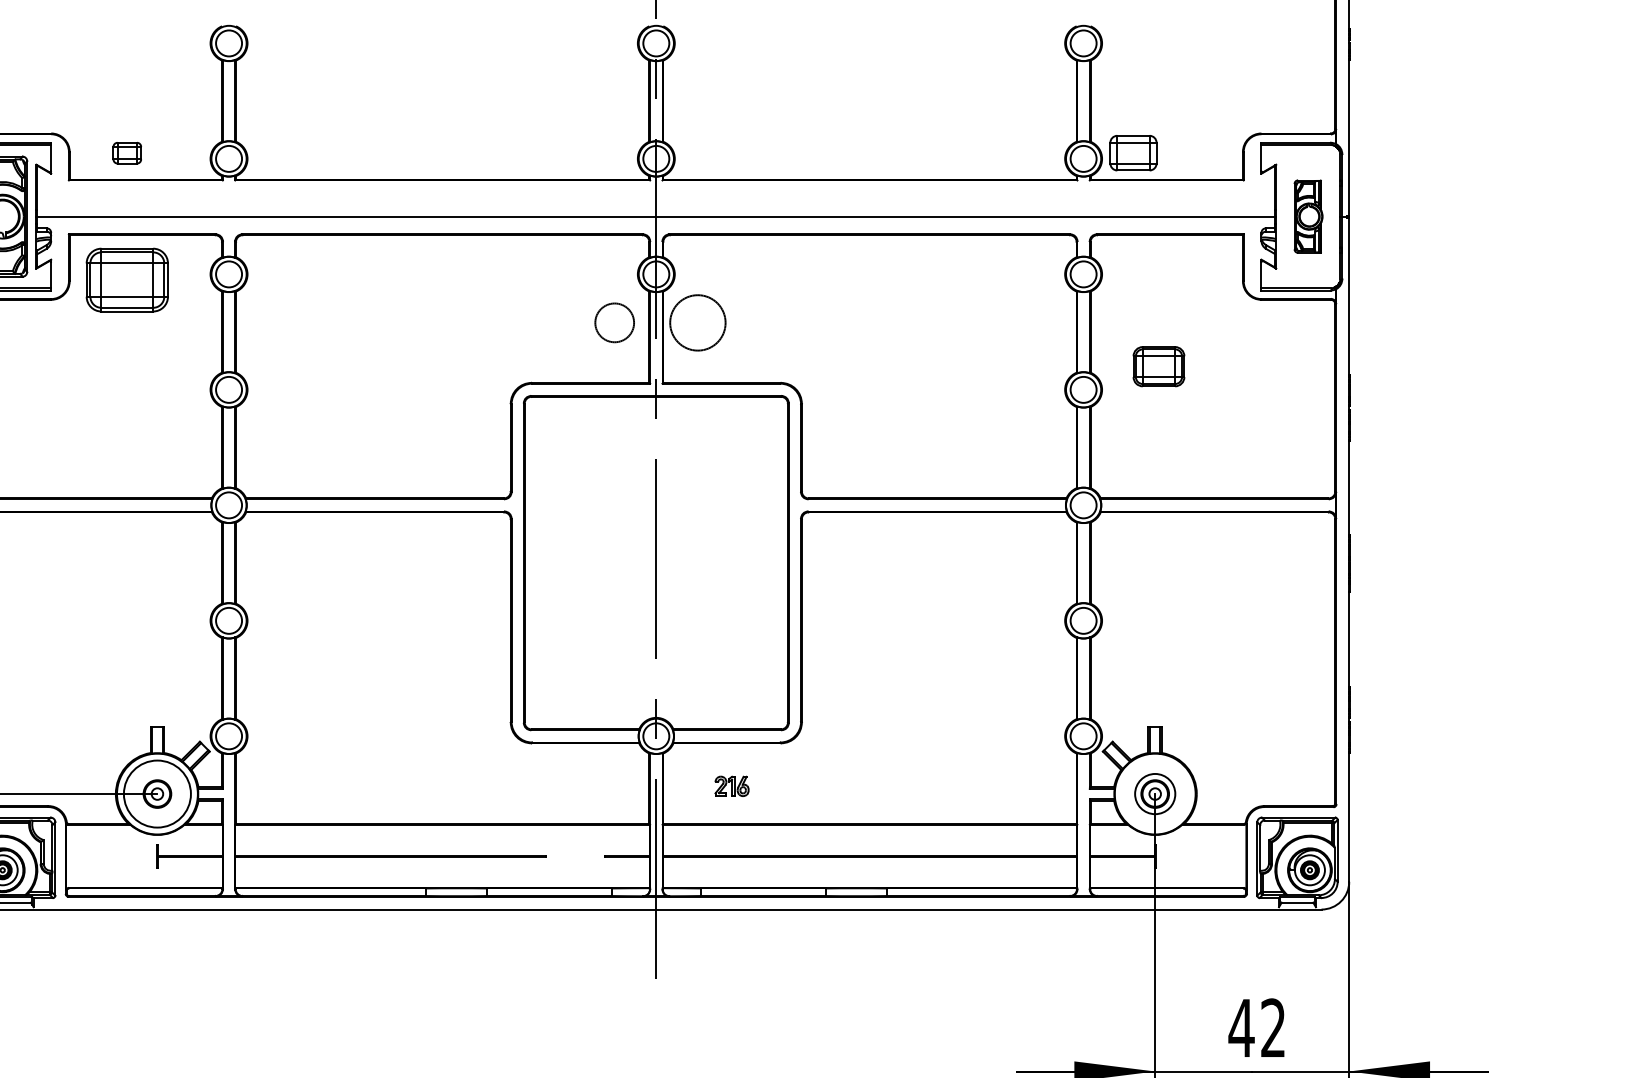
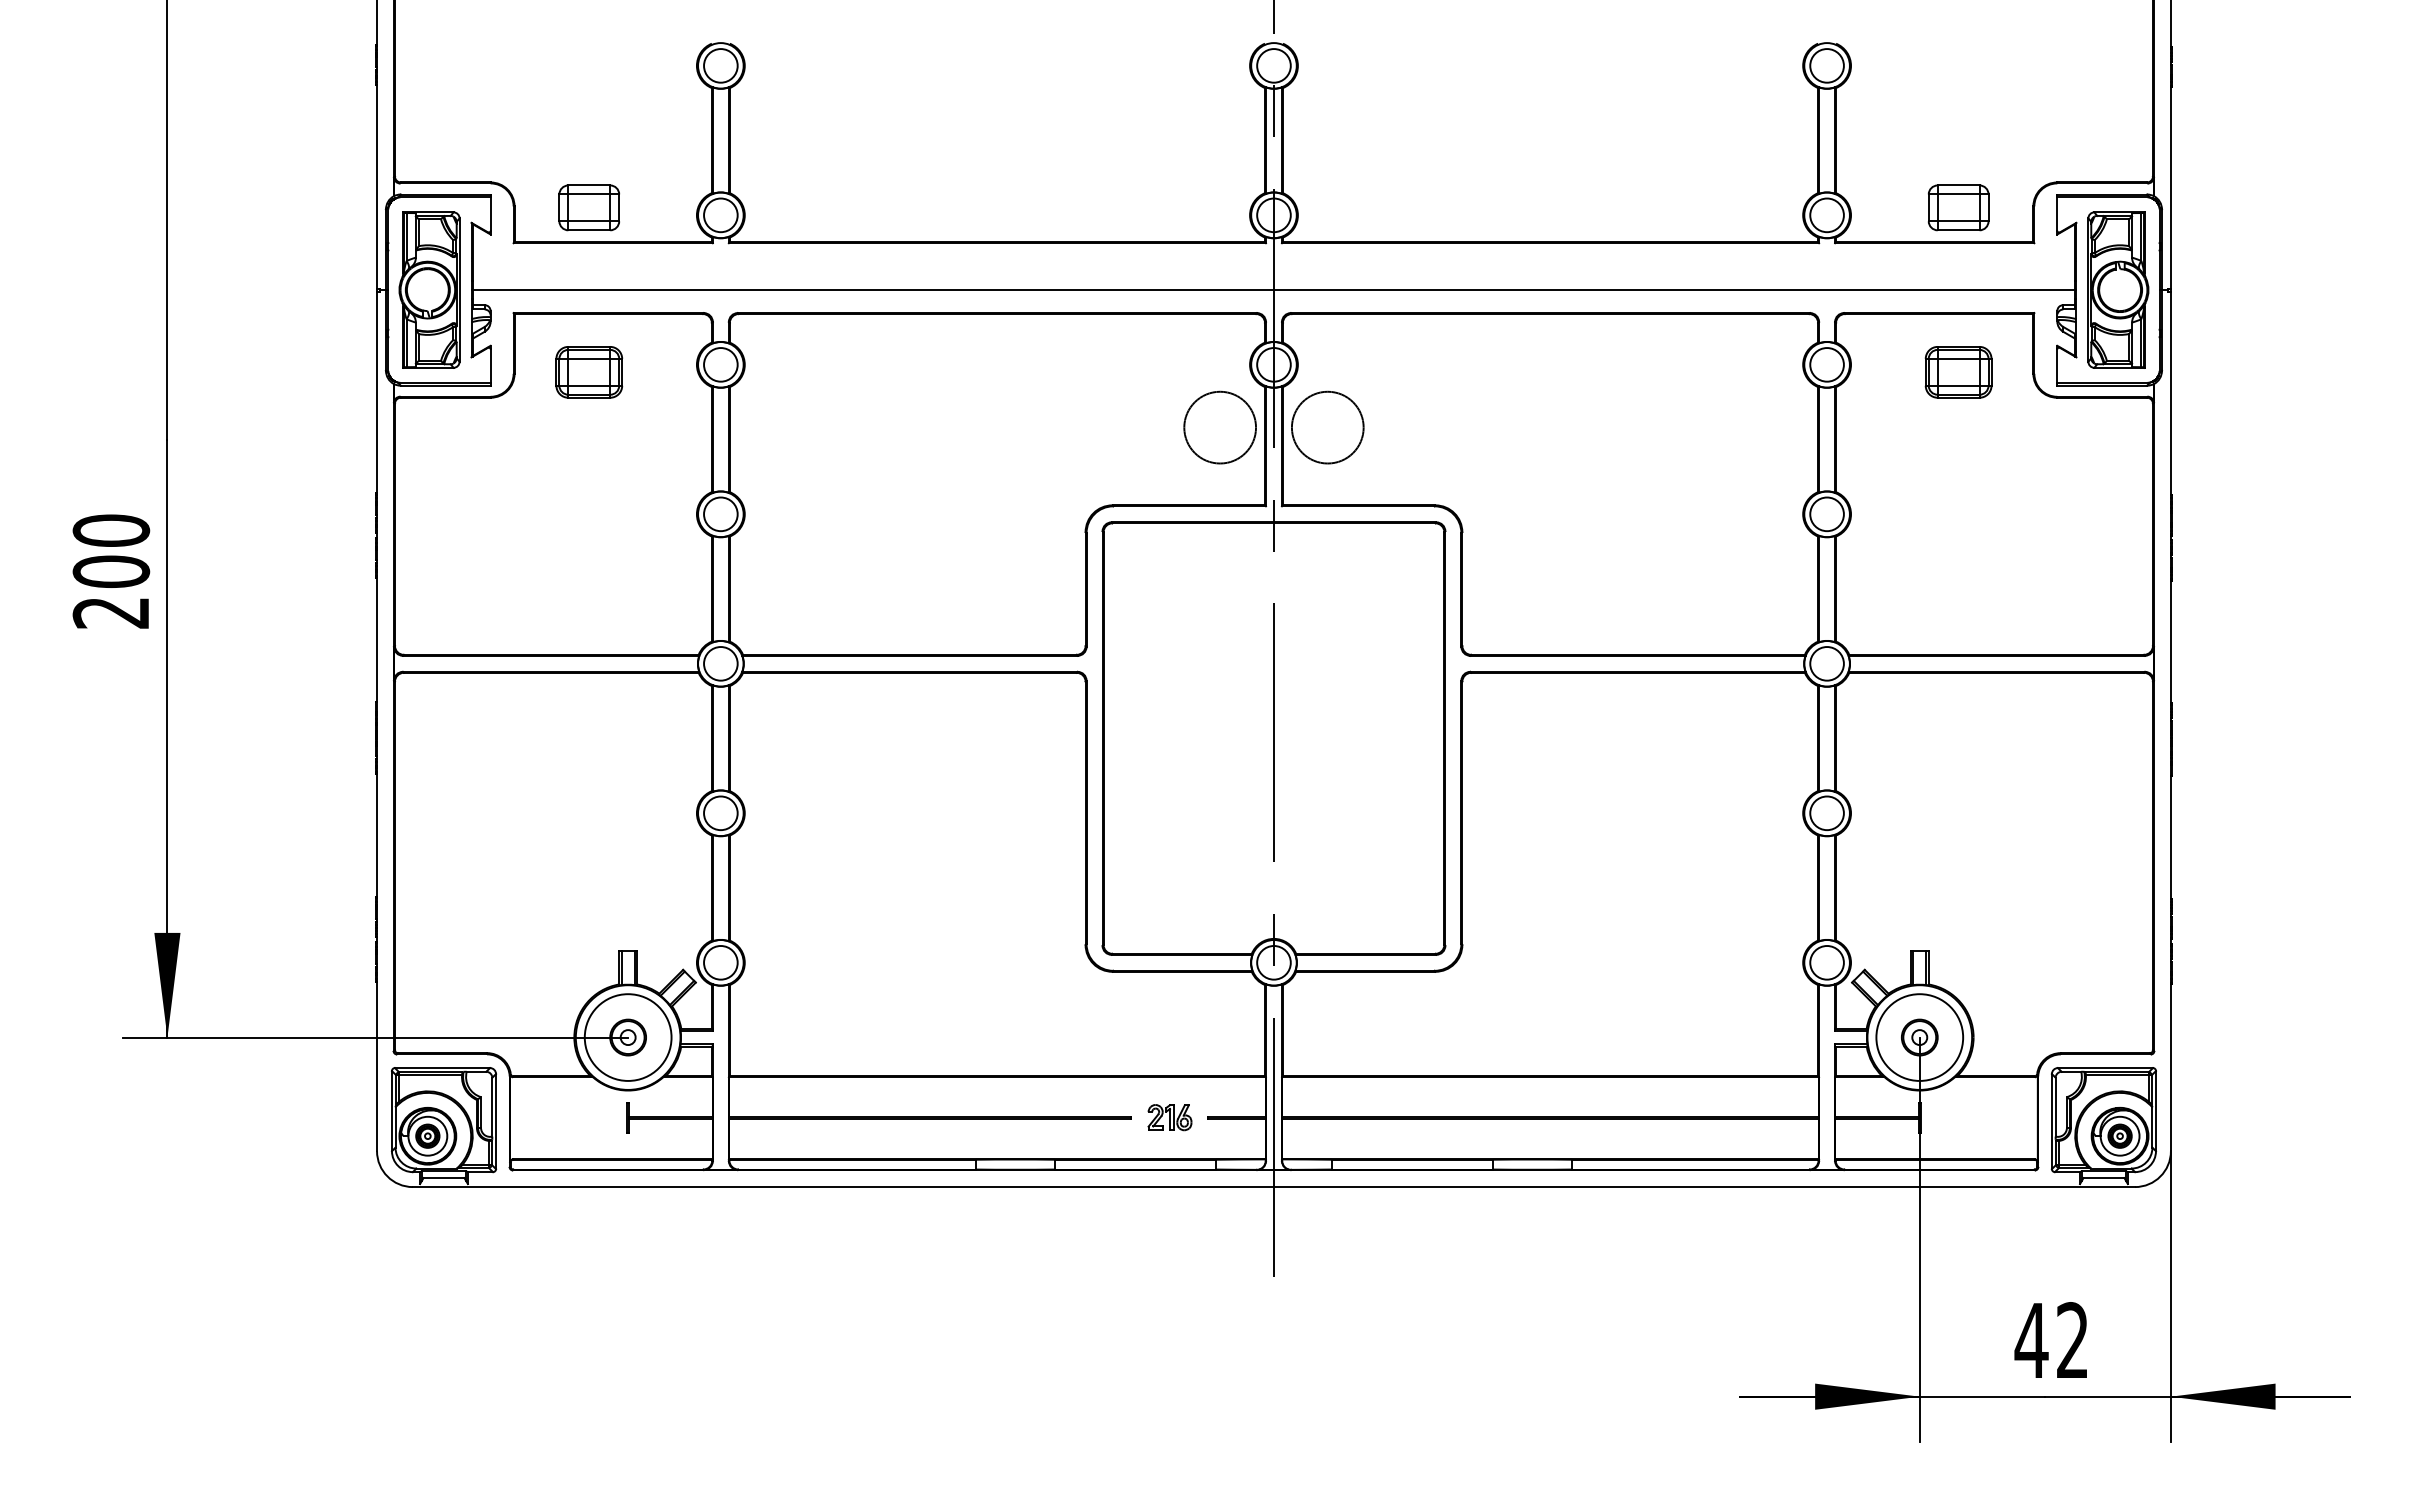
part: (126, 152) -> (588, 207), size x1.67
part: (1133, 152) -> (1958, 207), moved
part: (1308, 216) -> (2118, 289), size x1.67
part: (127, 280) -> (589, 372), size x0.62
circle: (614, 322) -> (1219, 427), size x1.43
part: (1158, 366) -> (1958, 372), moved
part: (731, 786) -> (1169, 1117), moved
circle: (1154, 794) -> (1919, 1037), size x1.67

